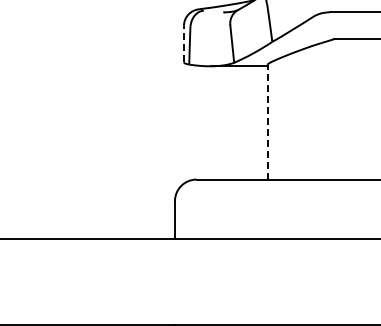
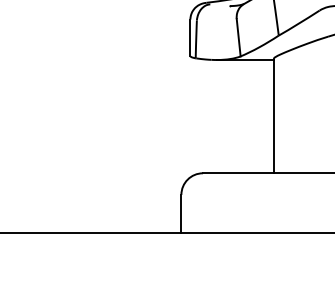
line: (183, 43) -> (189, 37), dashed -> solid
line: (267, 121) -> (273, 115), dashed -> solid

